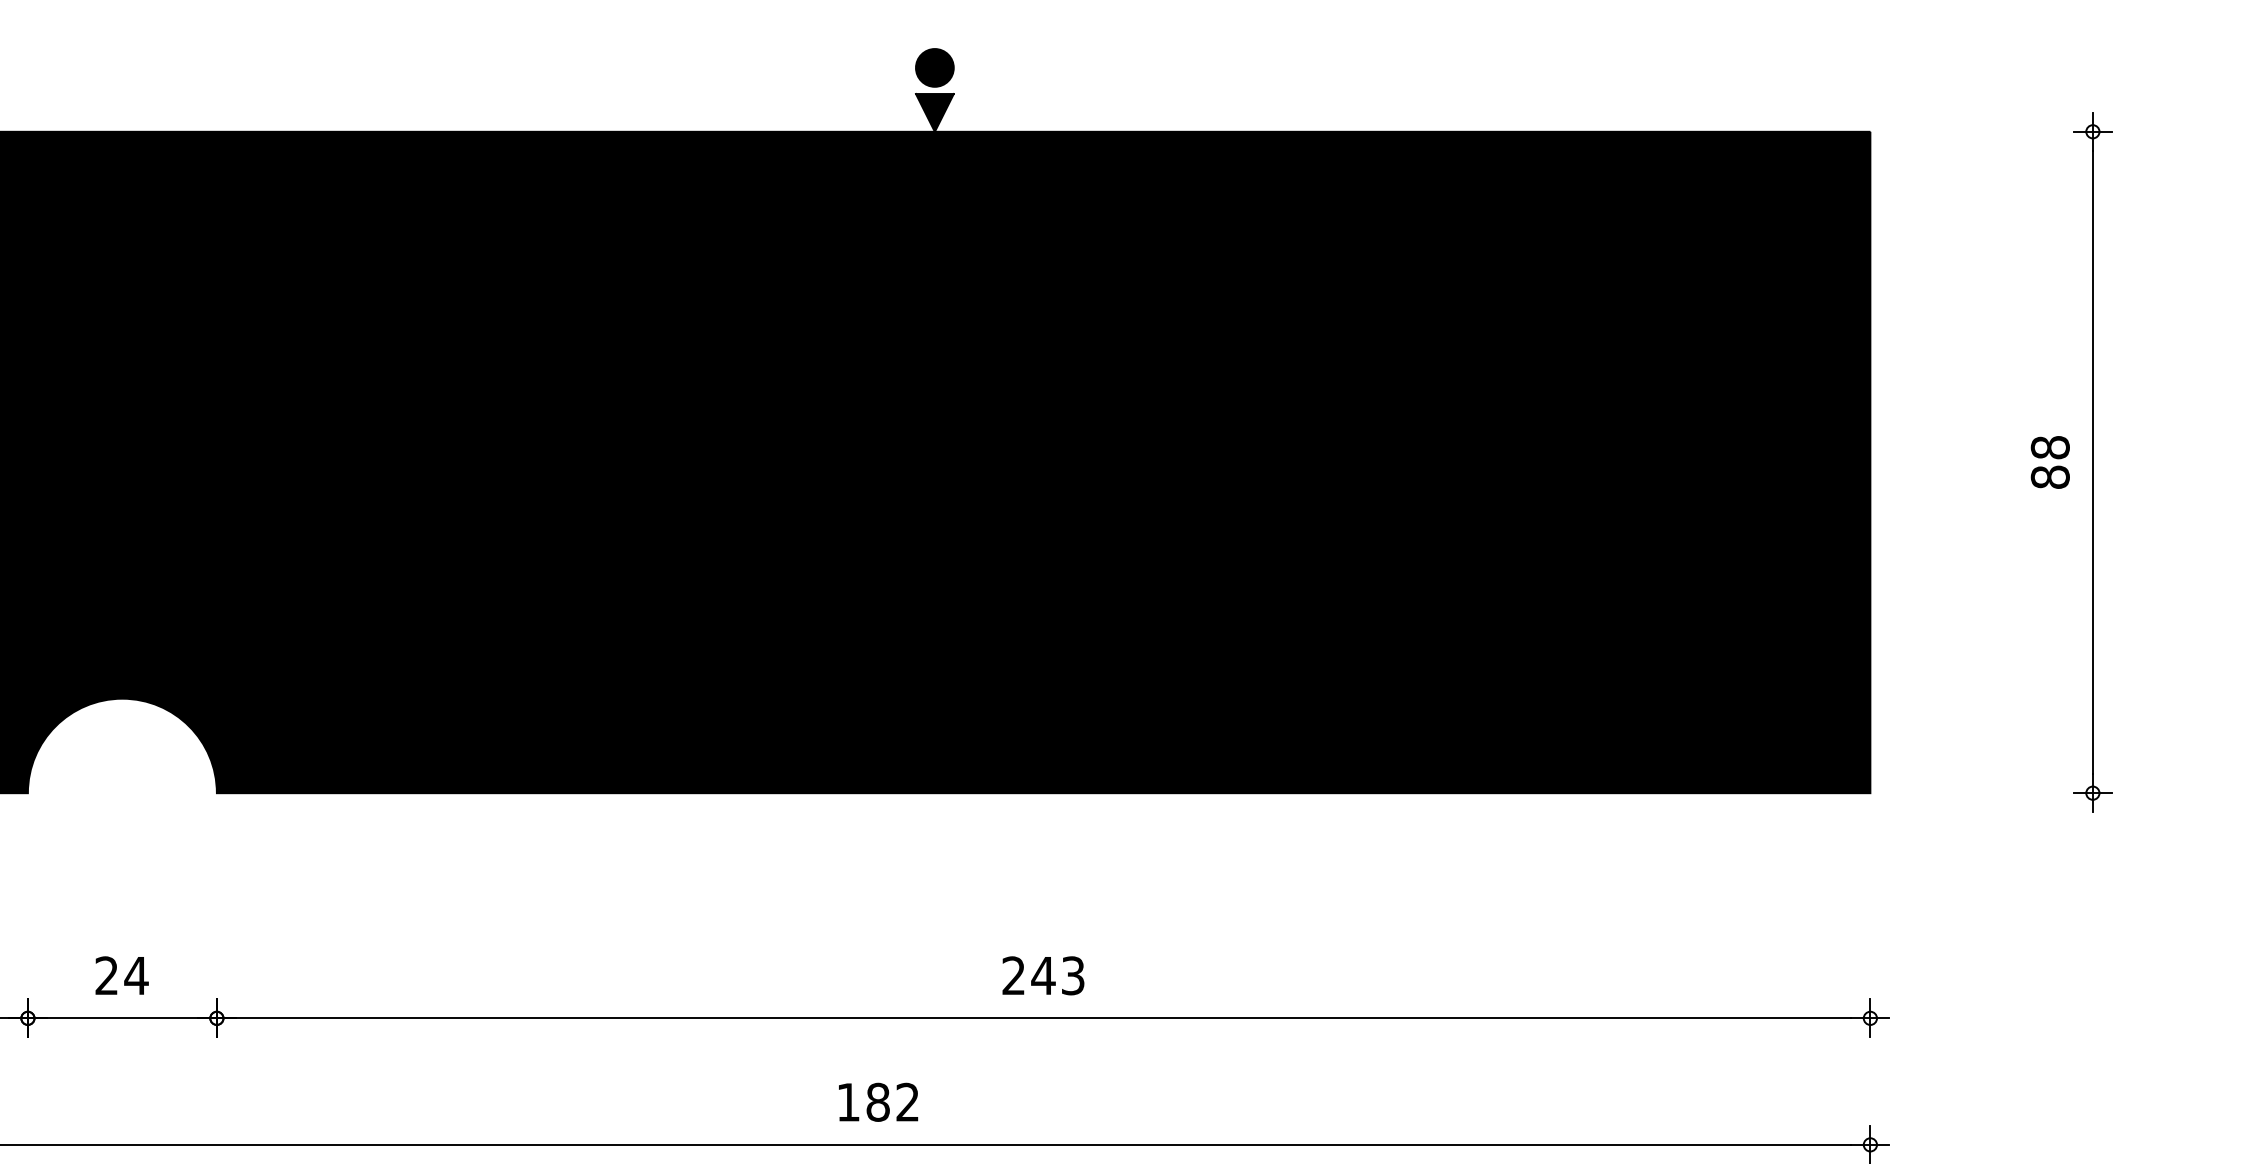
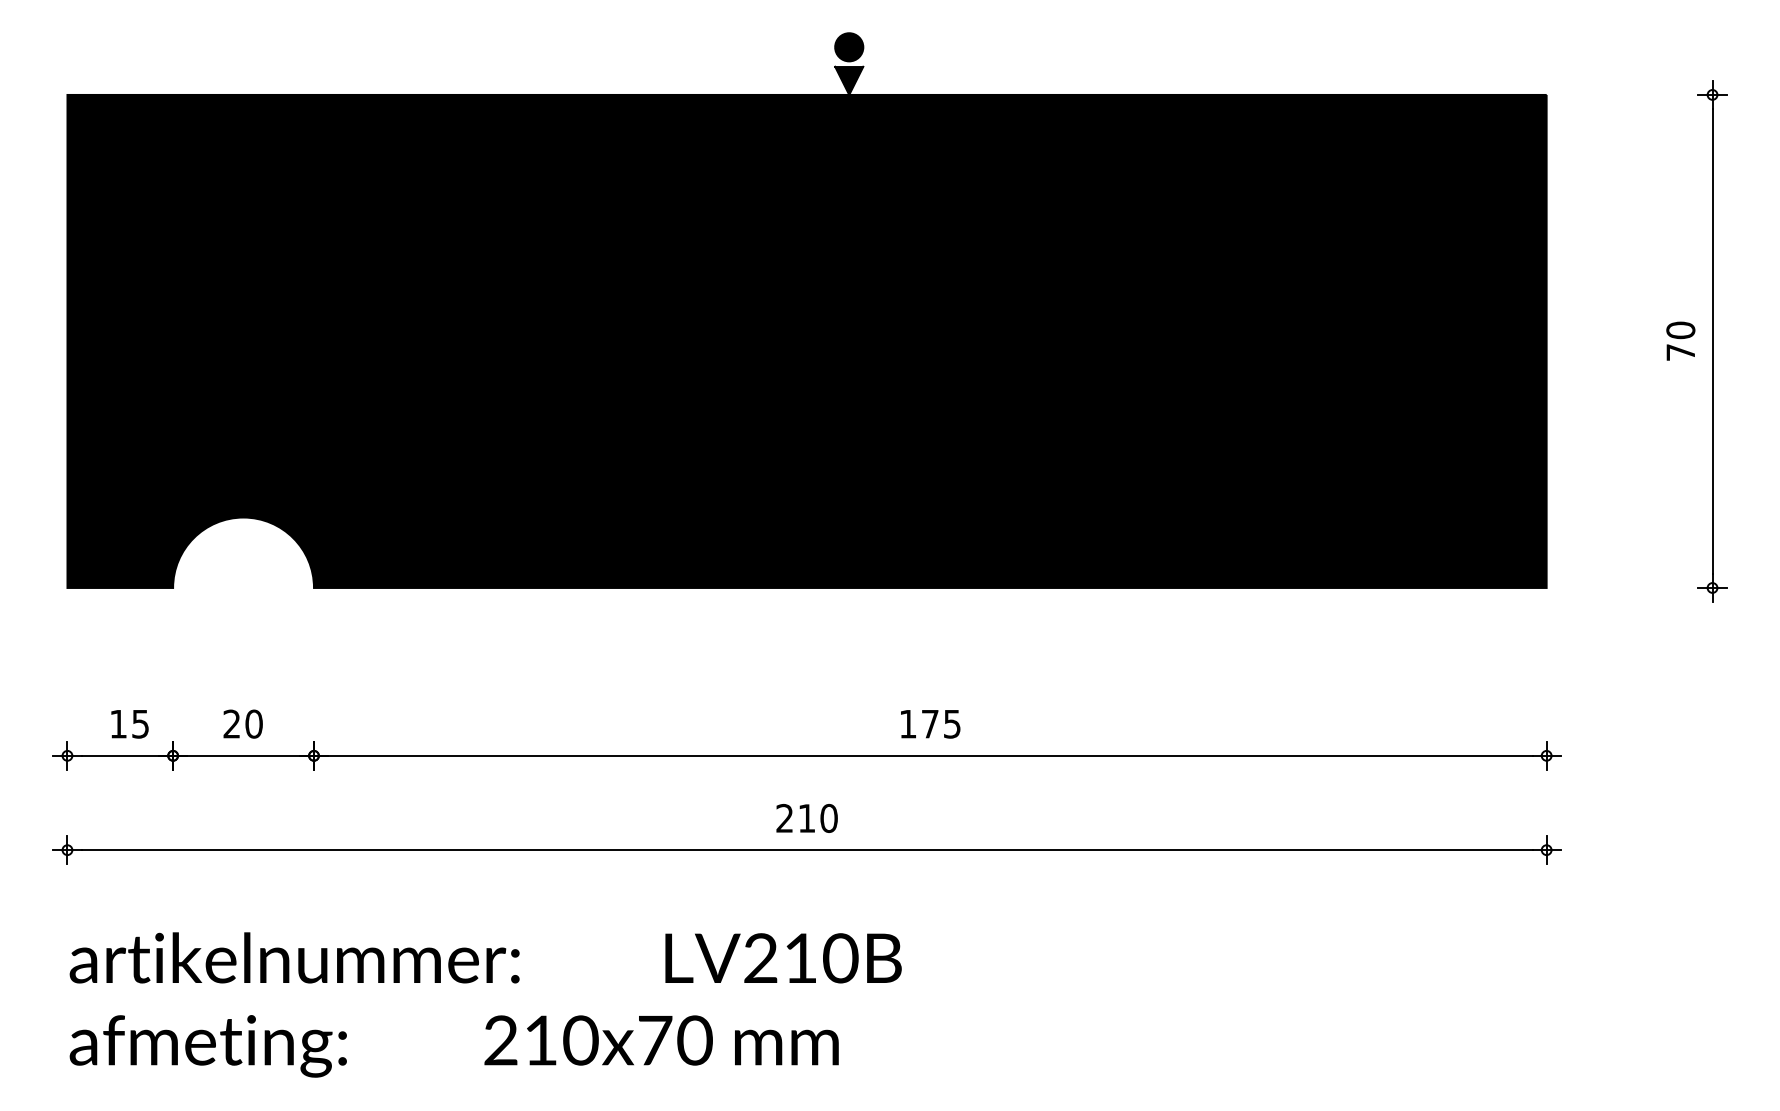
text: (2049, 462) -> (1680, 341), 88 -> 70
text: (135, 974) -> (253, 723), 24 -> 20
text: (1042, 974) -> (929, 723), 243 -> 175
text: (877, 1101) -> (806, 817), 182 -> 210

